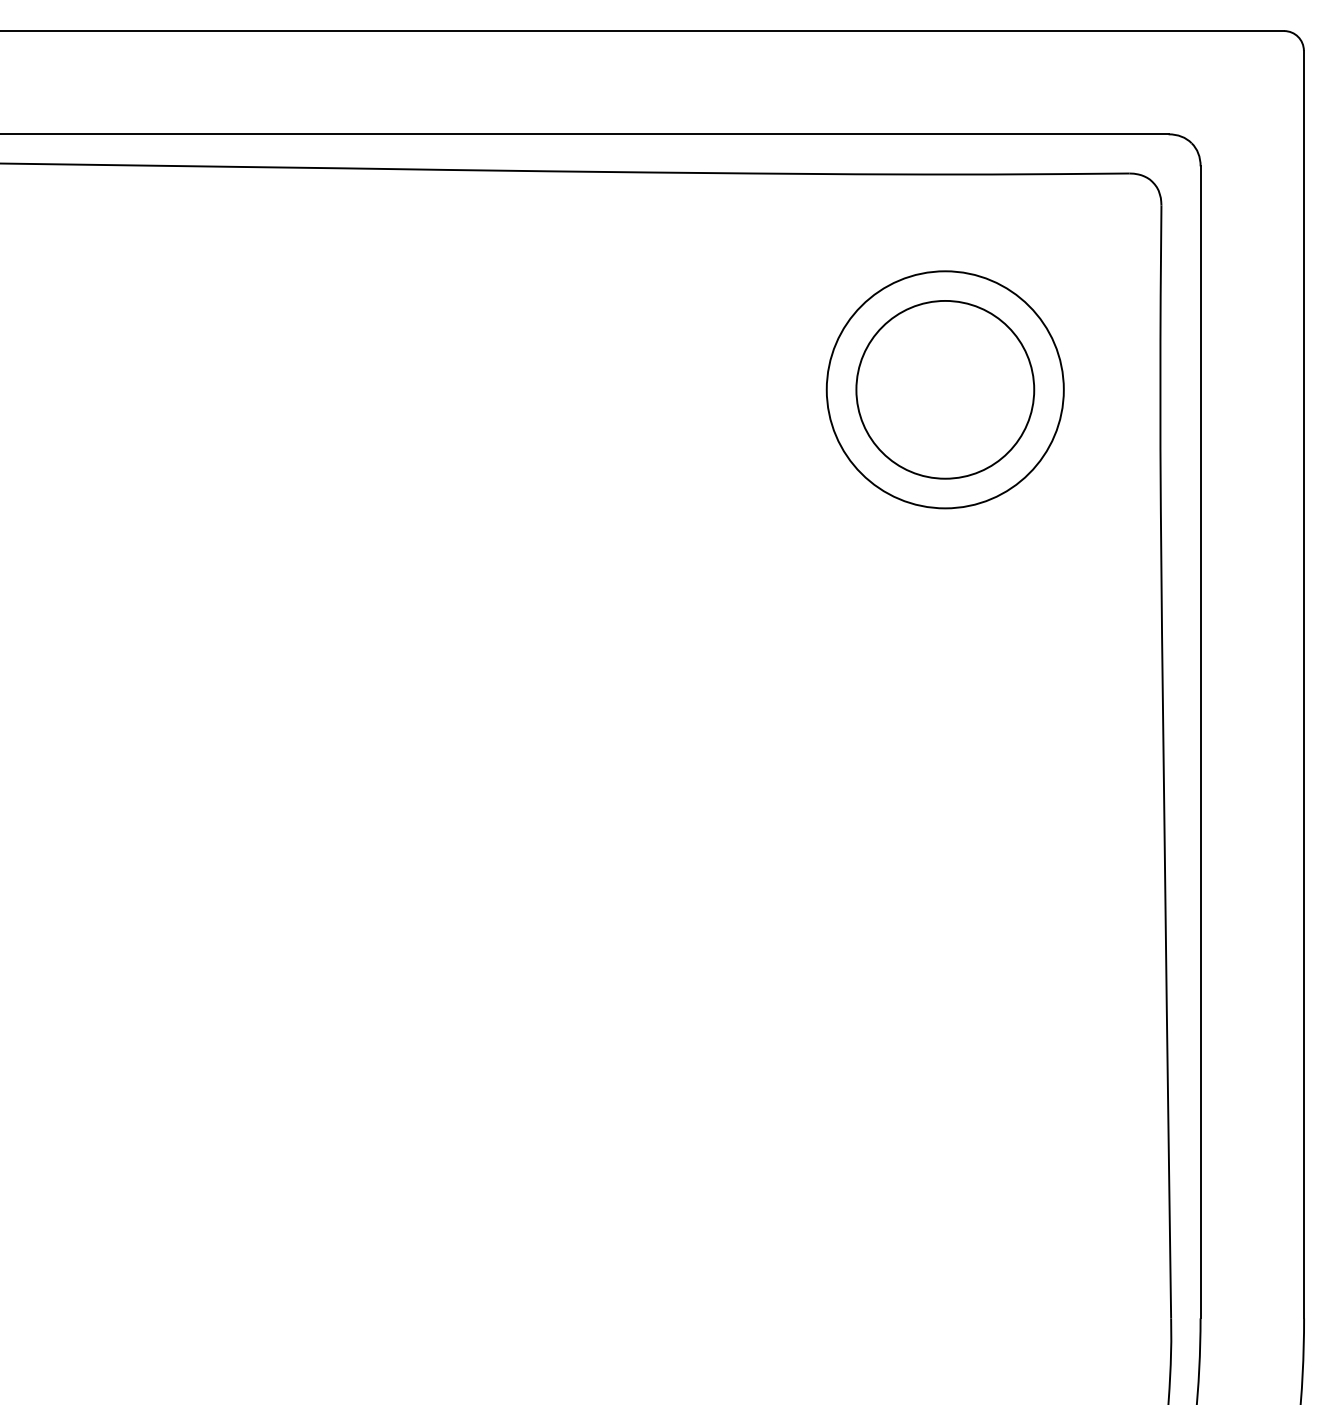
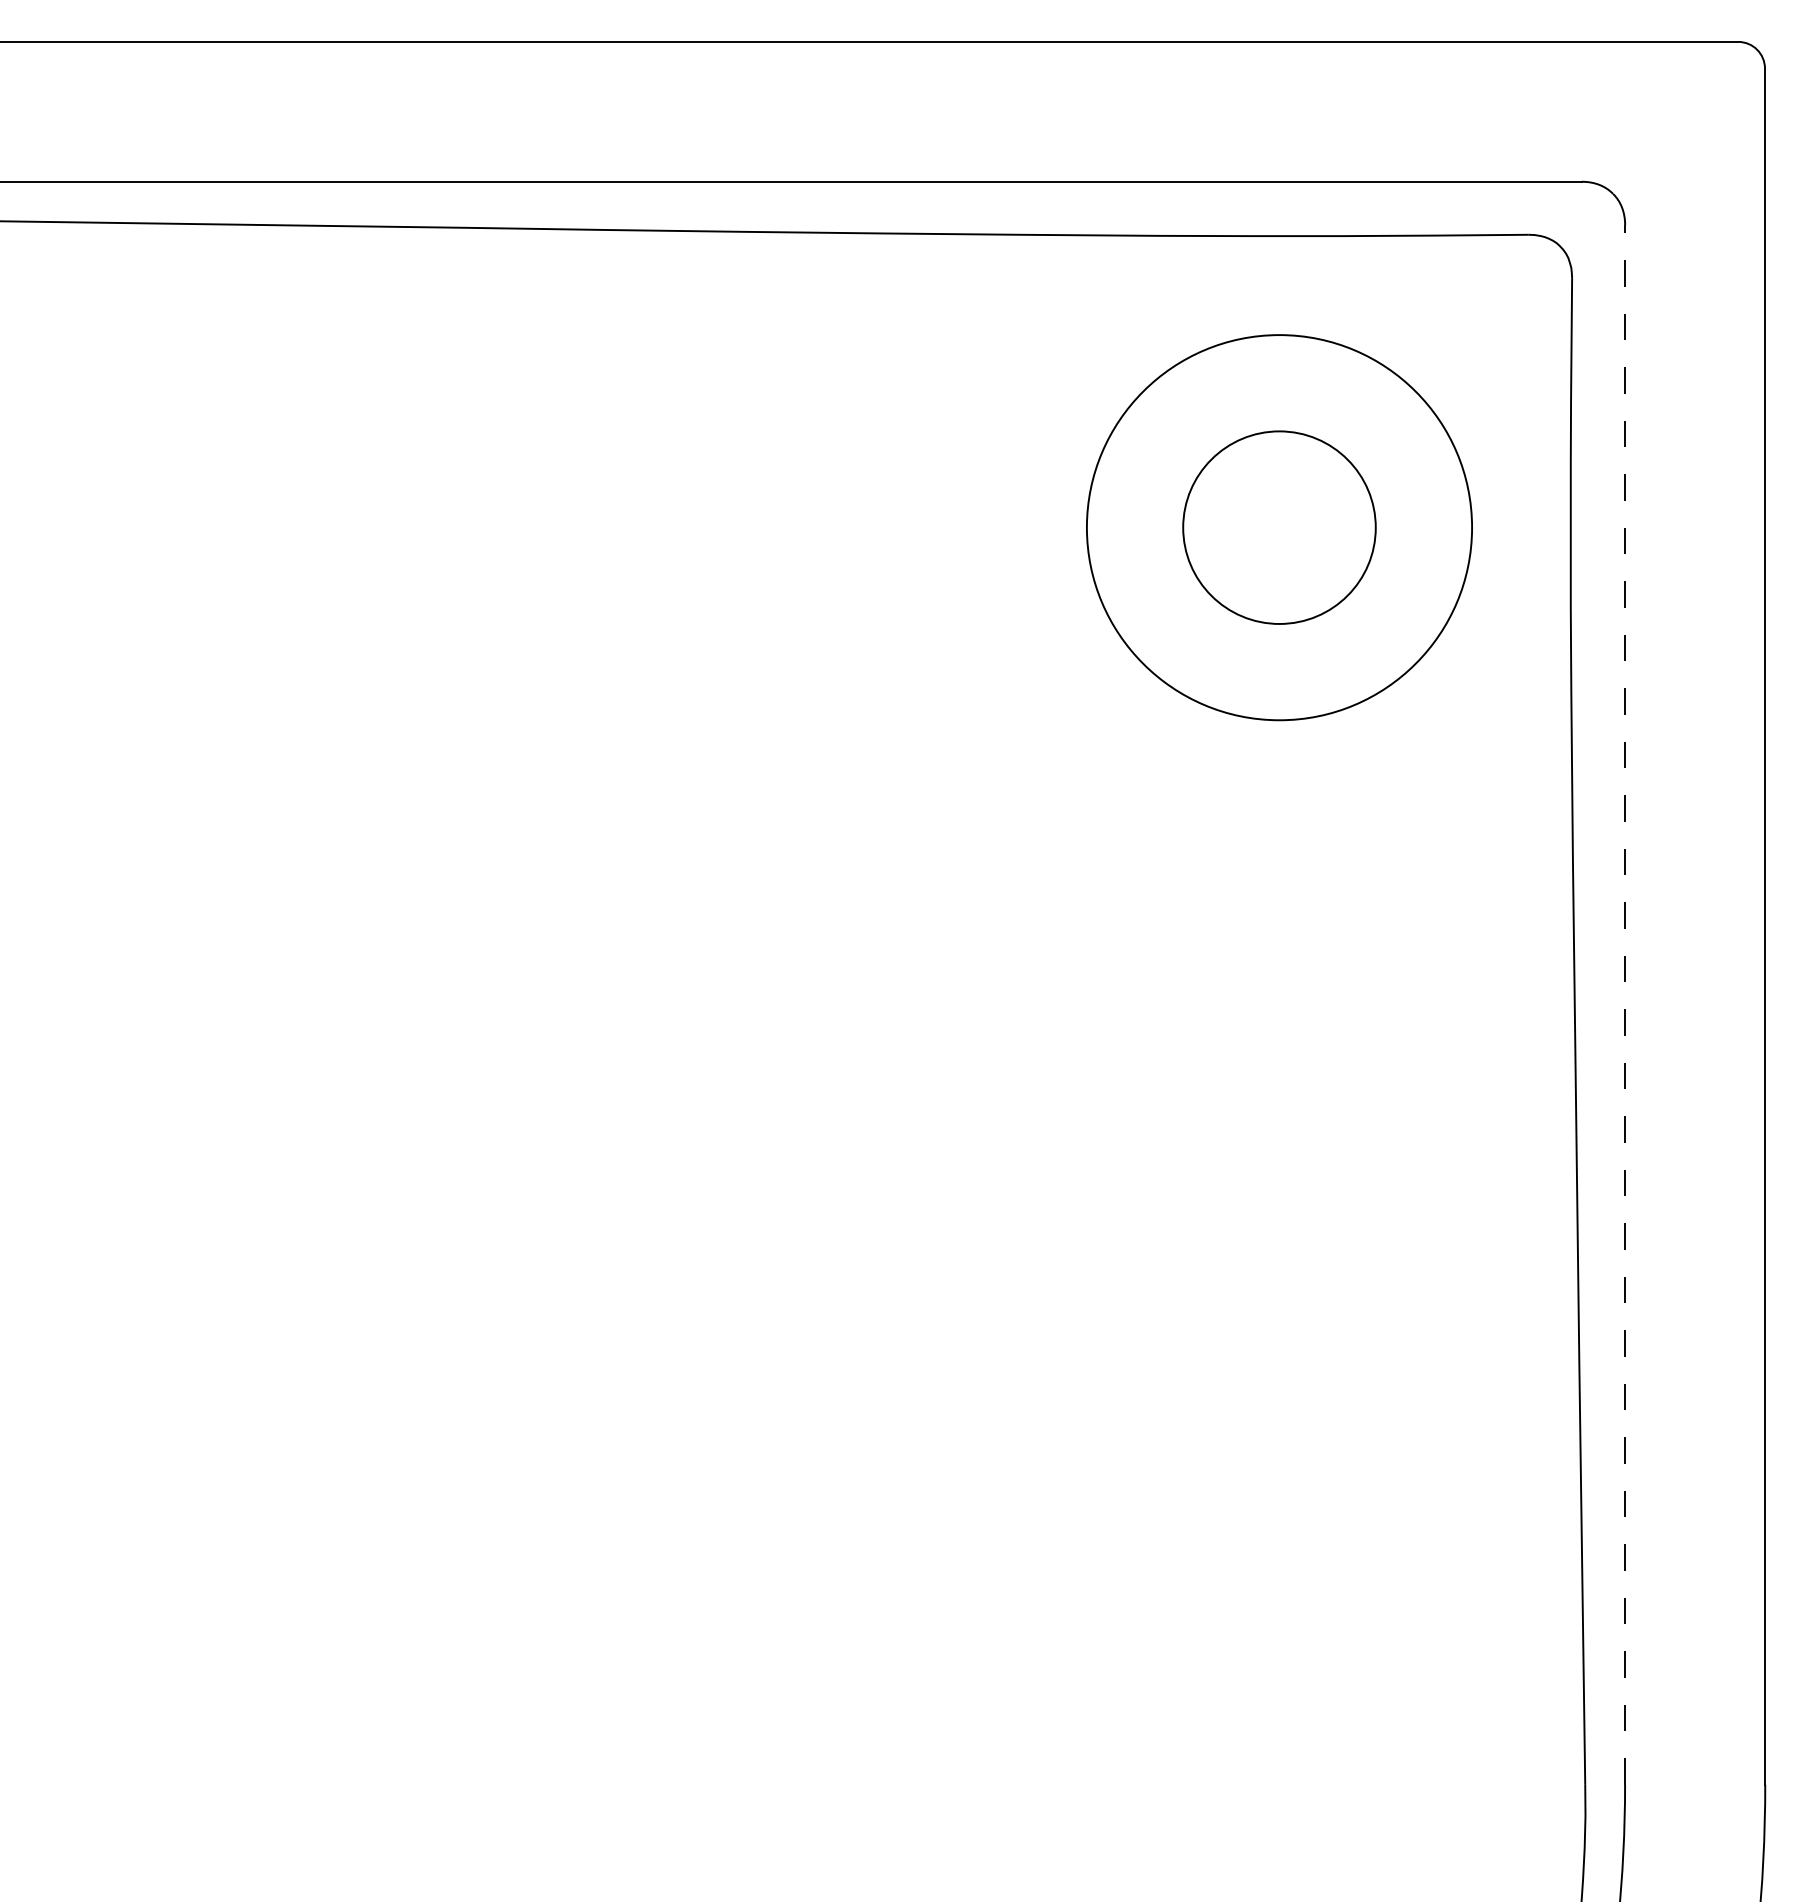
circle: (945, 389) -> (1279, 527), size x0.6
circle: (945, 389) -> (1279, 527), size x1.6
line: (1200, 742) -> (1625, 1005), solid -> dashed

